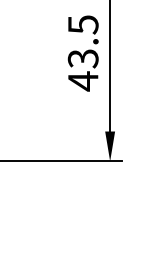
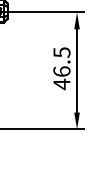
text: (82, 58) -> (61, 71), 43.5 -> 46.5

